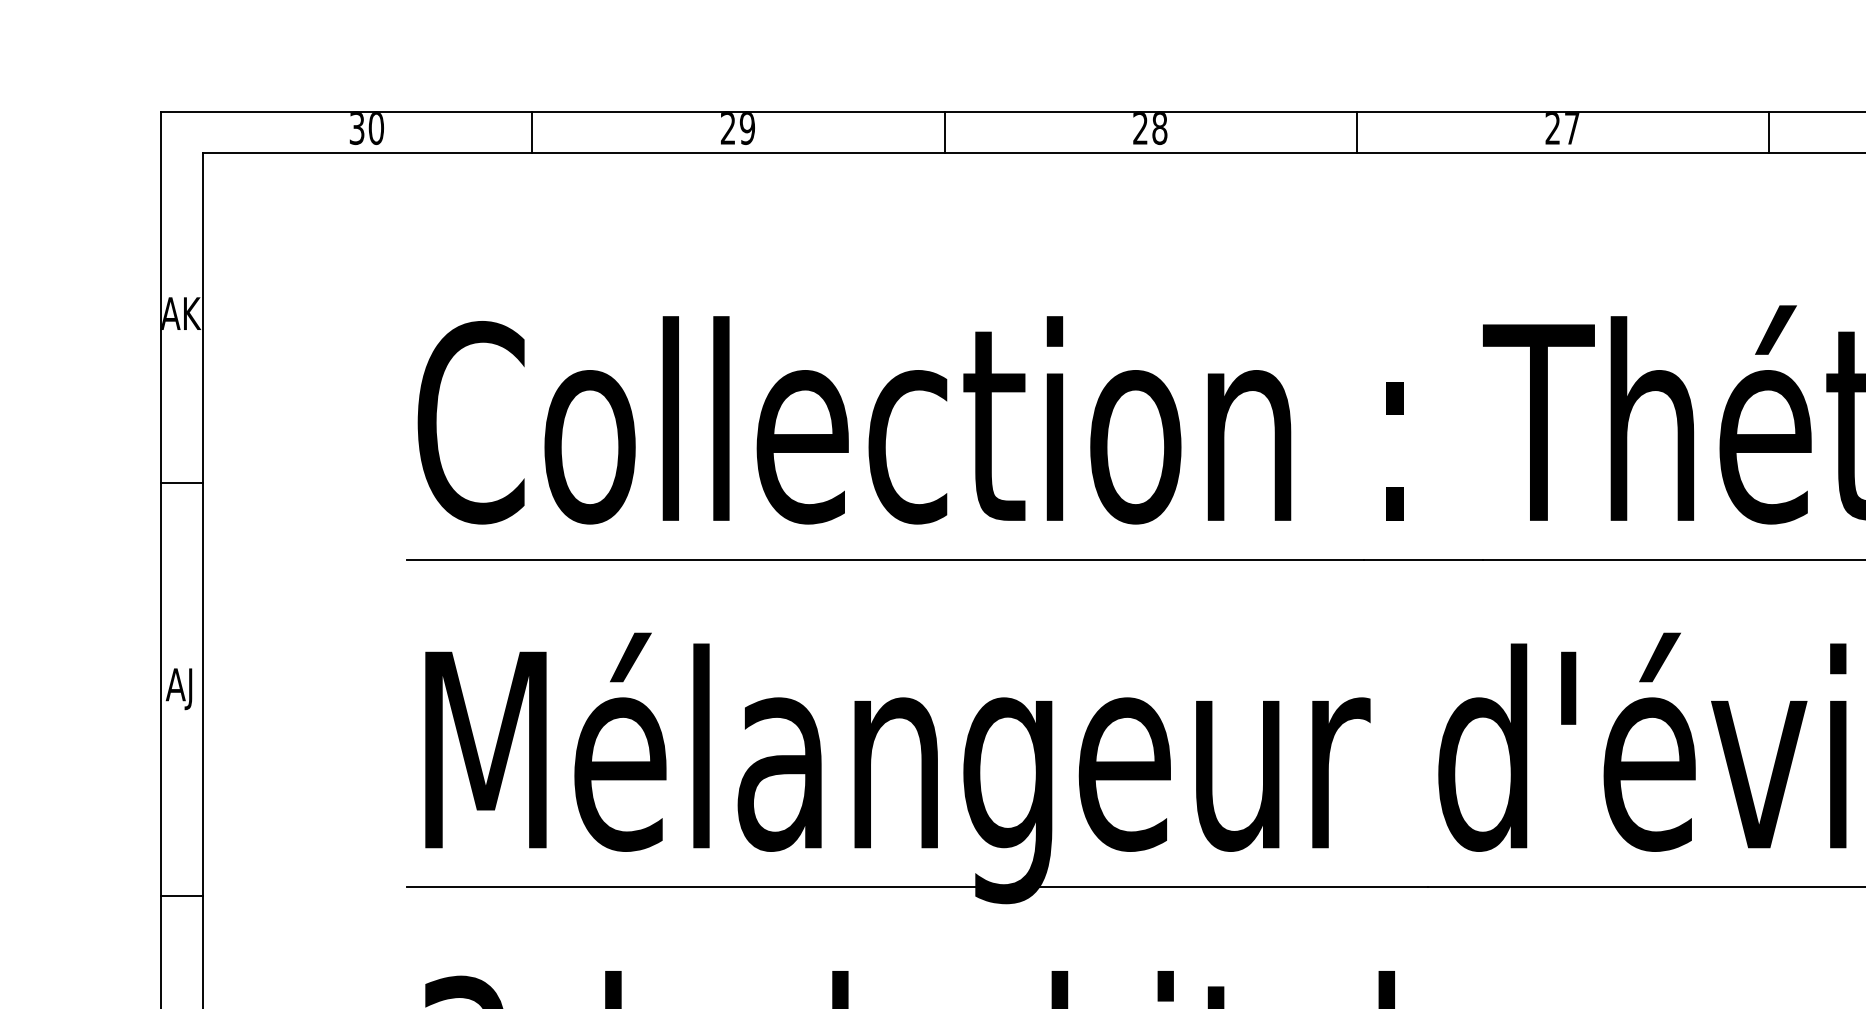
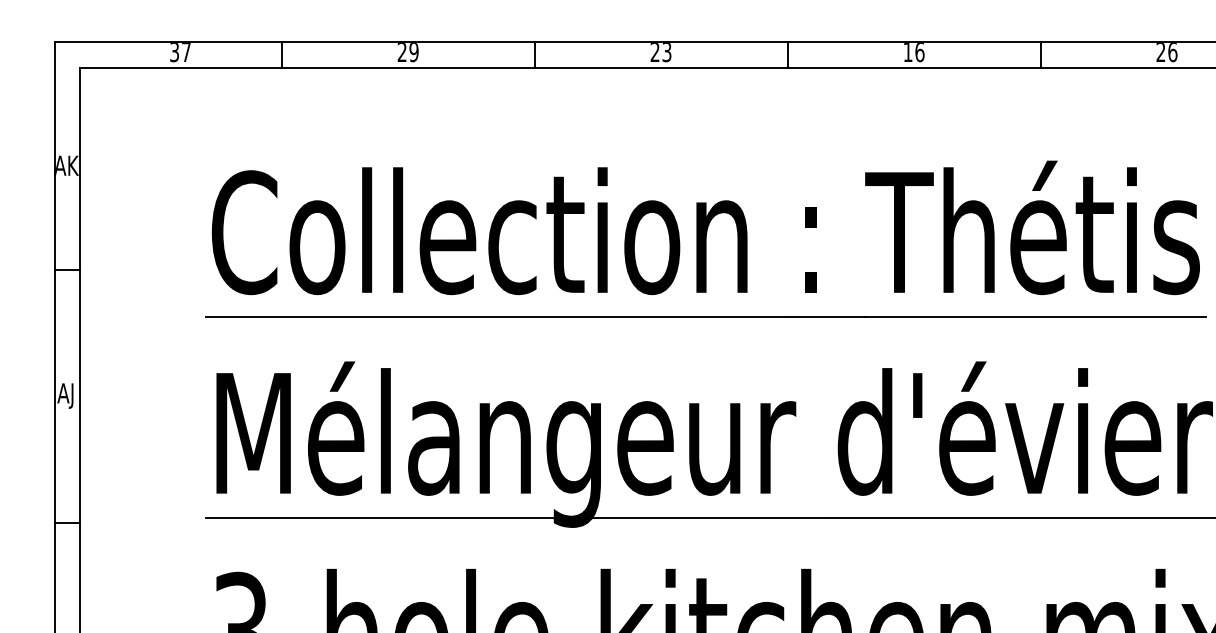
text: (376, 129) -> (186, 52), 30 -> 37
text: (1159, 129) -> (666, 52), 28 -> 23
text: (1561, 129) -> (913, 52), 27 -> 16

